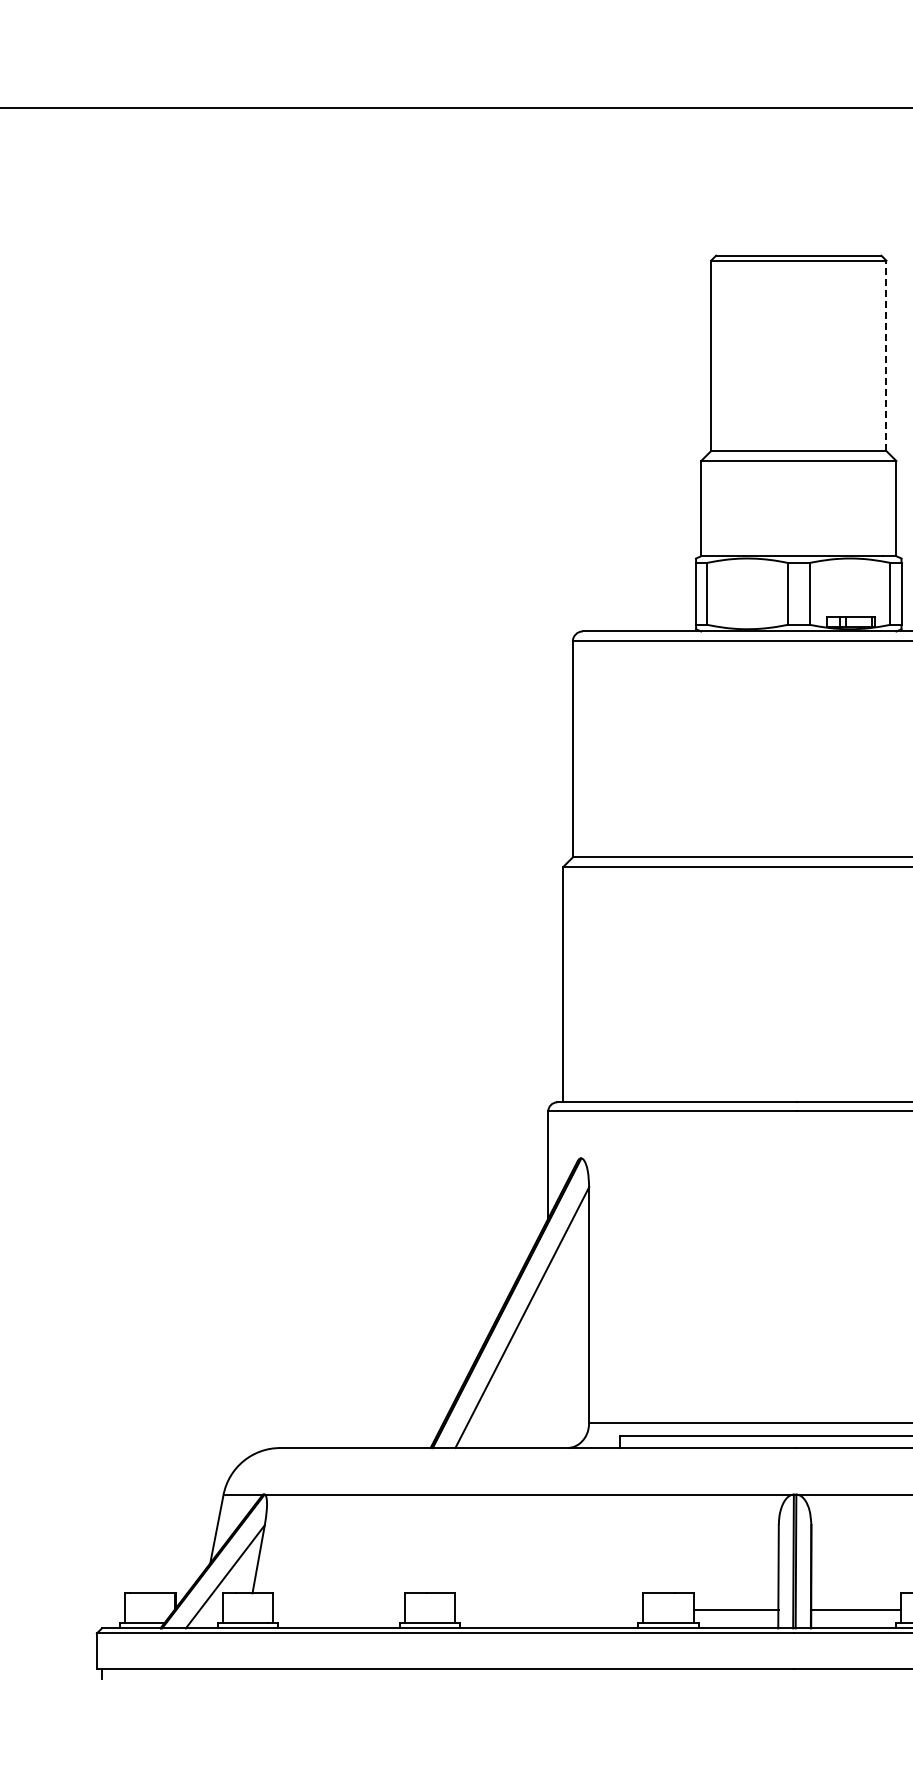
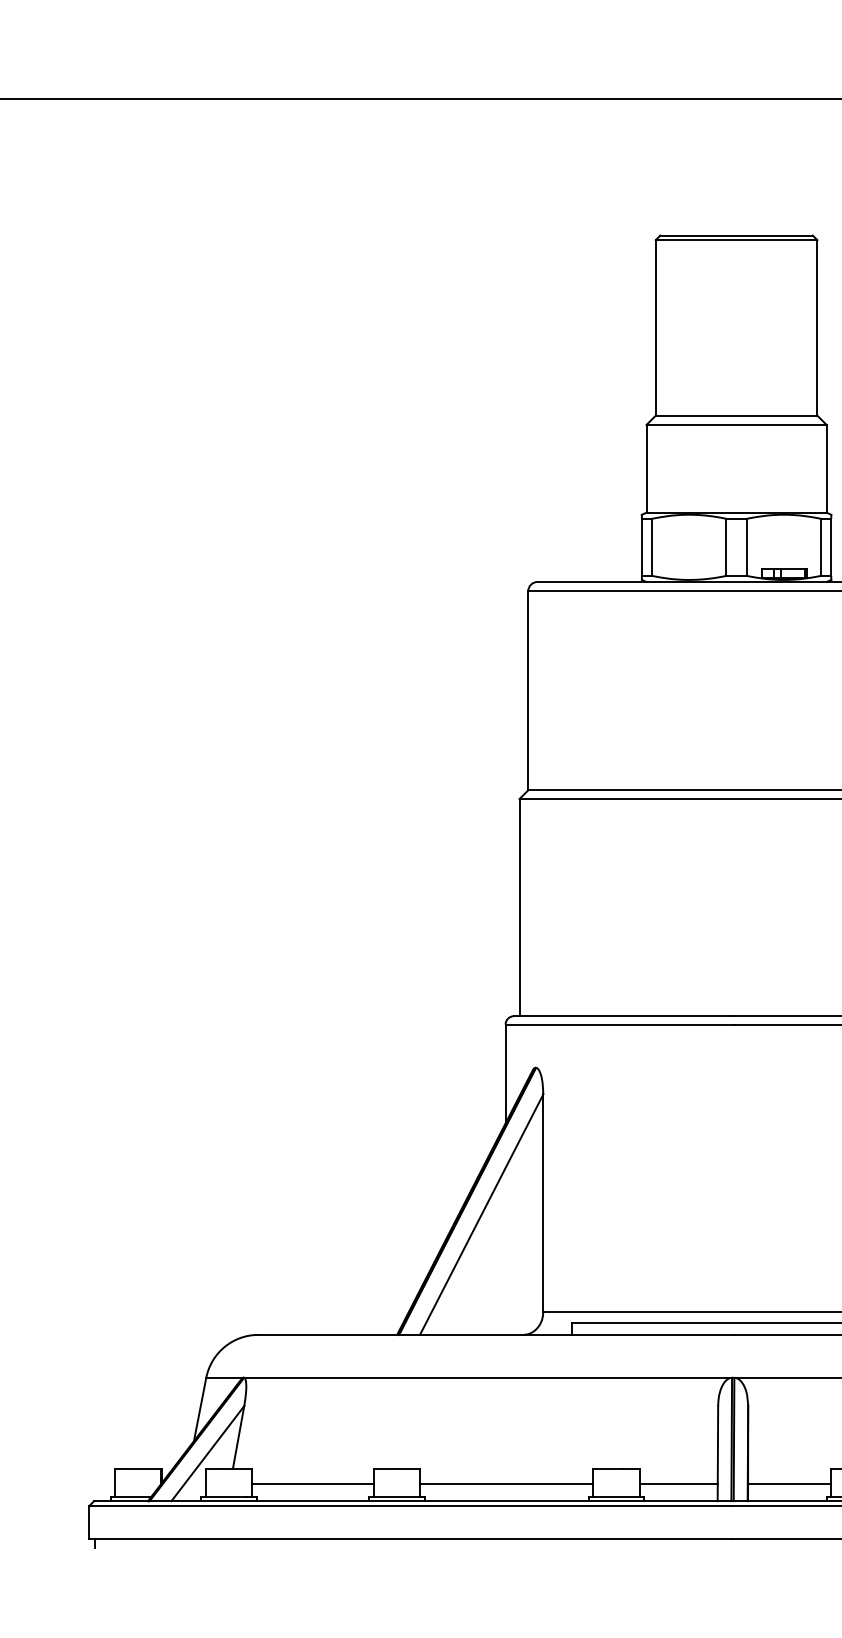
line: (886, 355) -> (817, 327), dashed -> solid
line: (339, 1610) -> (313, 1484), added
line: (549, 1610) -> (506, 1484), added

